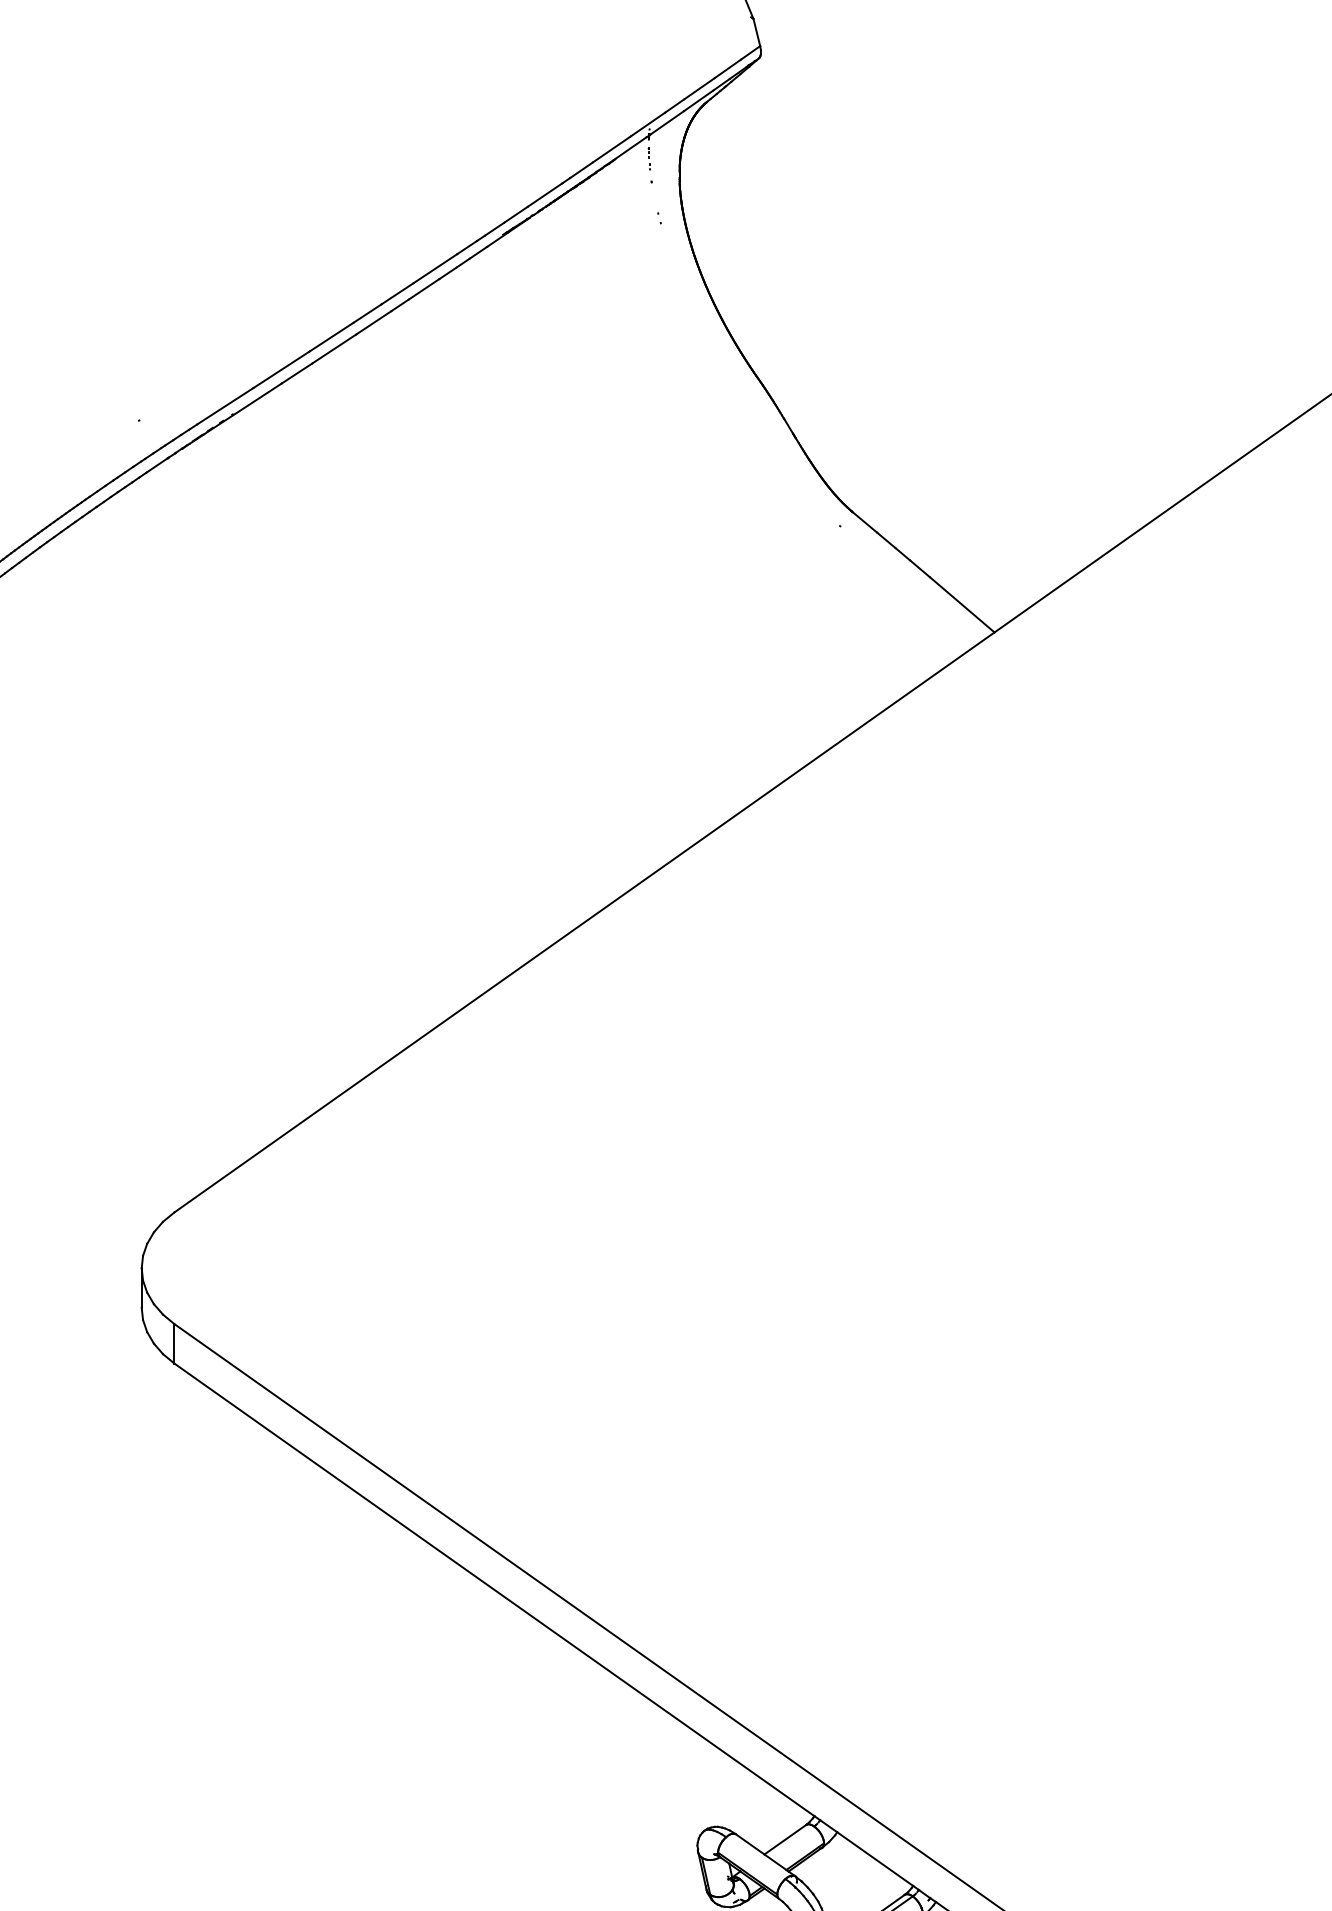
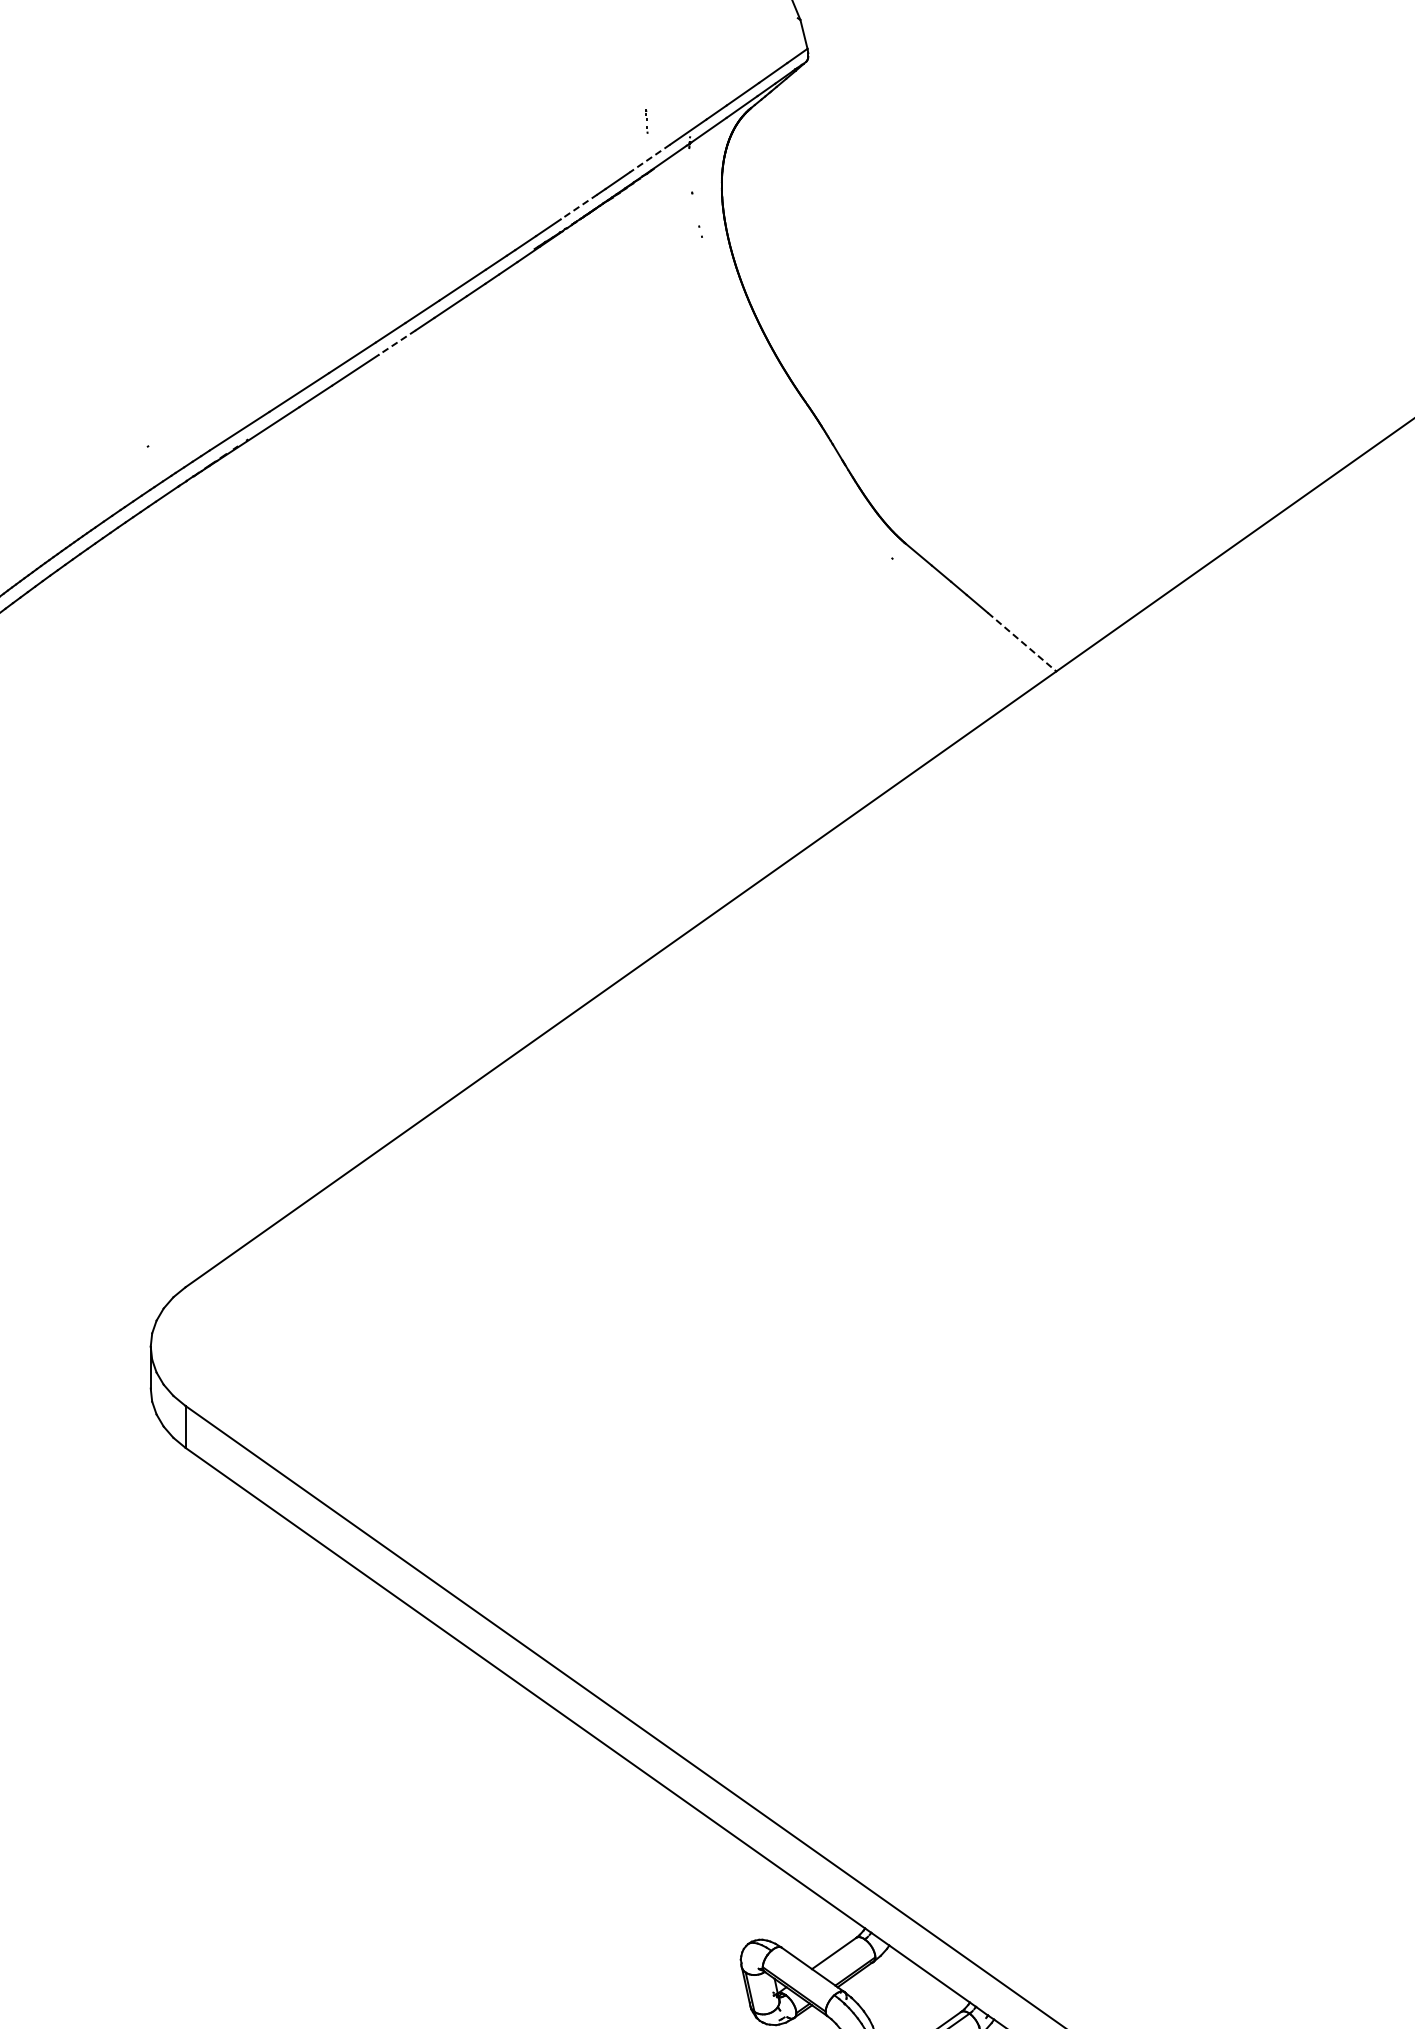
line: (612, 149) -> (650, 158), solid -> dashed
part: (649, 158) -> (646, 121), moved
line: (544, 195) -> (578, 207), solid -> dashed
line: (373, 322) -> (396, 342), solid -> dashed
line: (962, 605) -> (1022, 642), solid -> dashed

